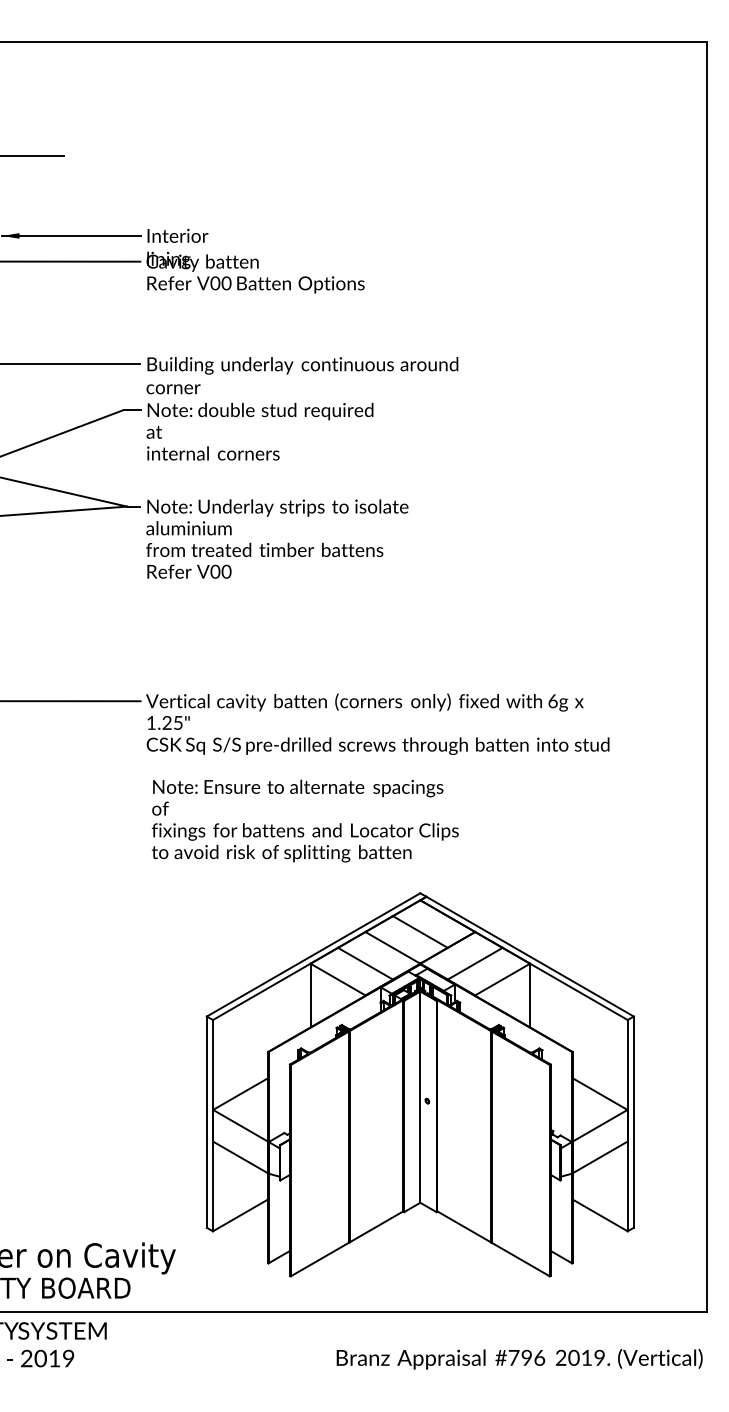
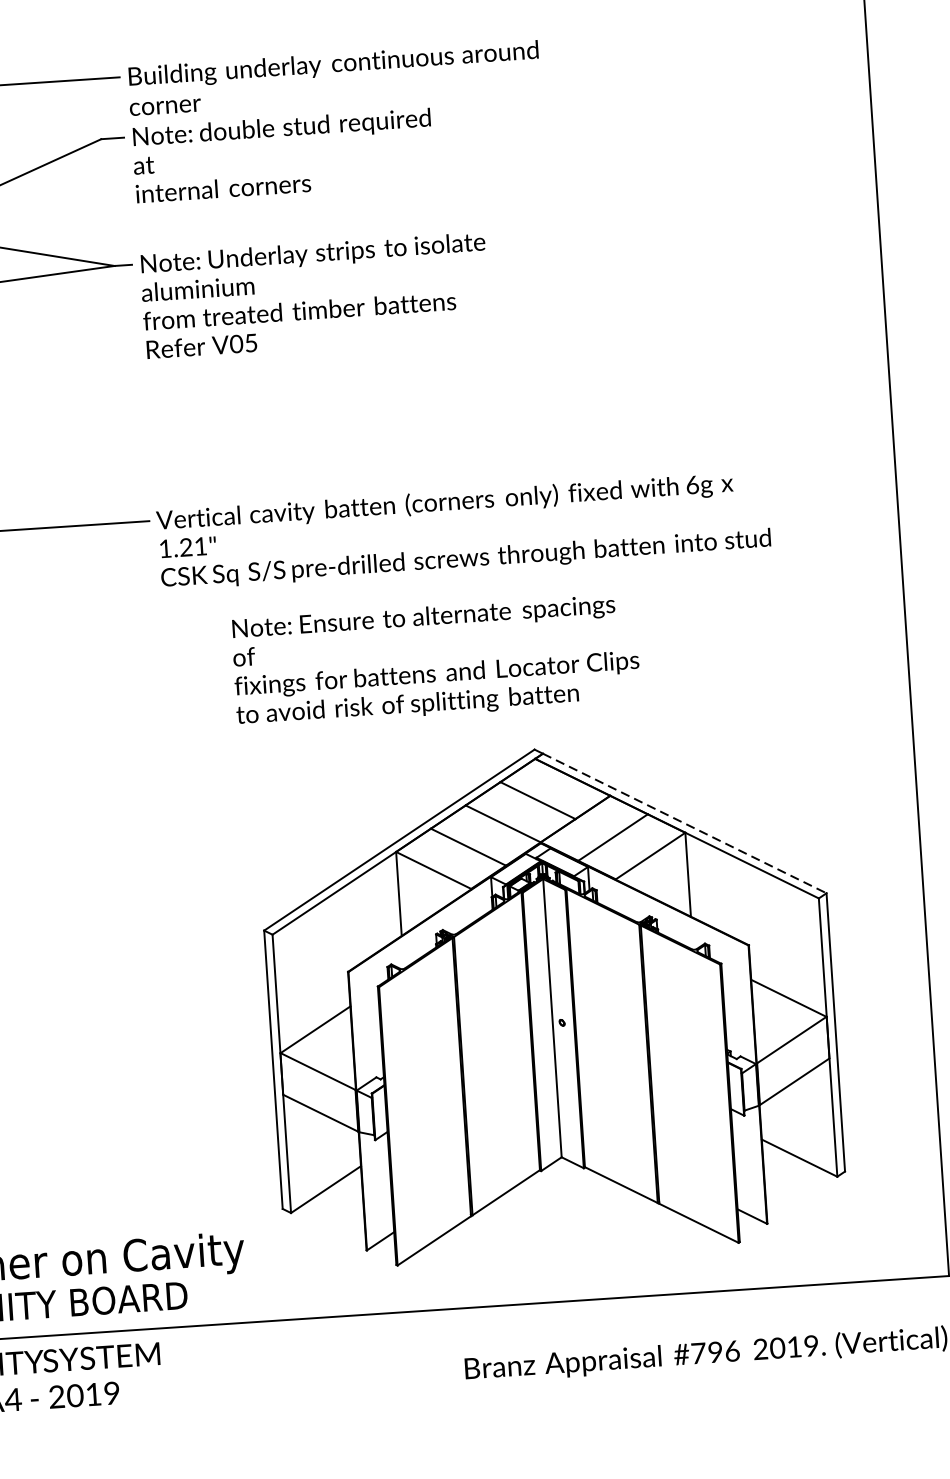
text: (226, 571) -> (251, 342), V00 -> V05
text: (178, 722) -> (201, 545), 1.25" -> 1.21"
text: (304, 820) -> (434, 659), moved
line: (530, 956) -> (685, 823), solid -> dashed

